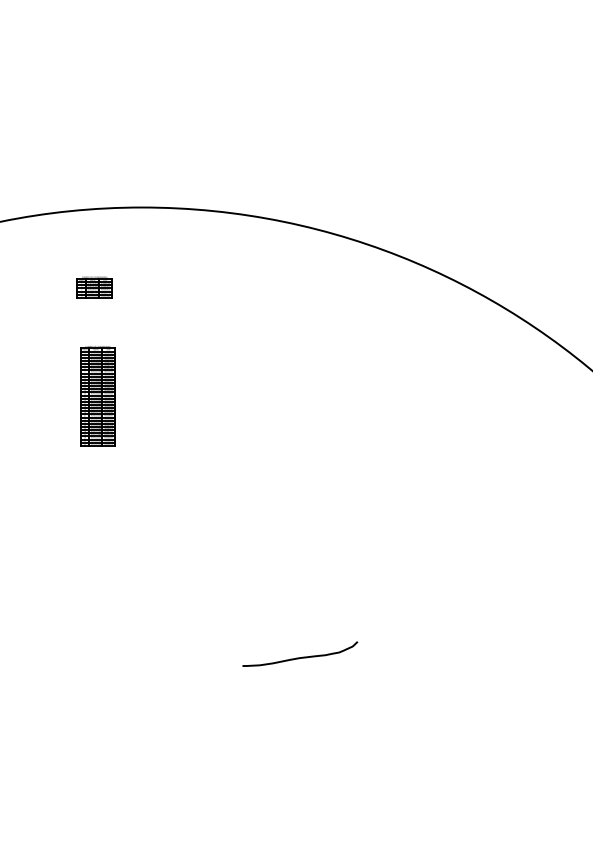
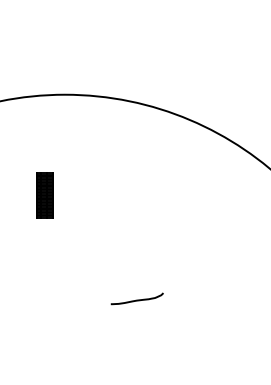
part: (92, 287) -> (42, 131), removed
part: (97, 397) -> (44, 195), moved

